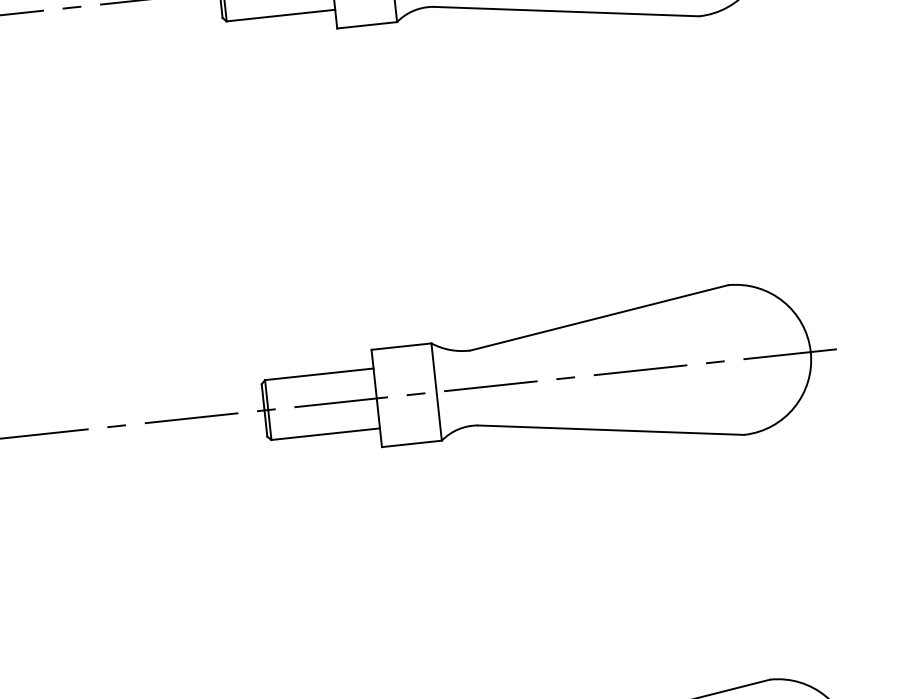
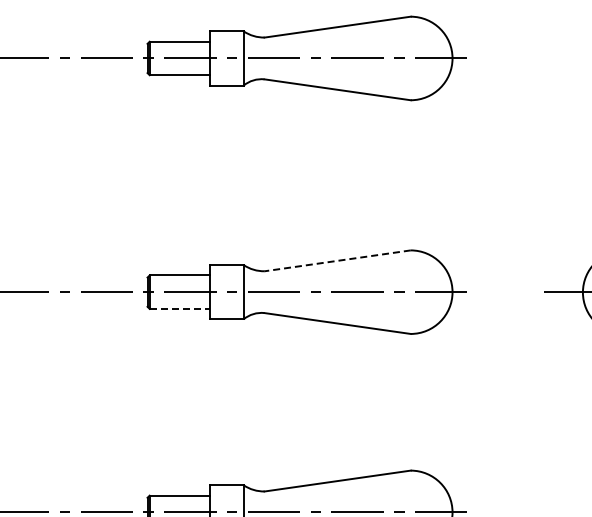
line: (598, 317) -> (337, 260), solid -> dashed
line: (326, 433) -> (180, 308), solid -> dashed

